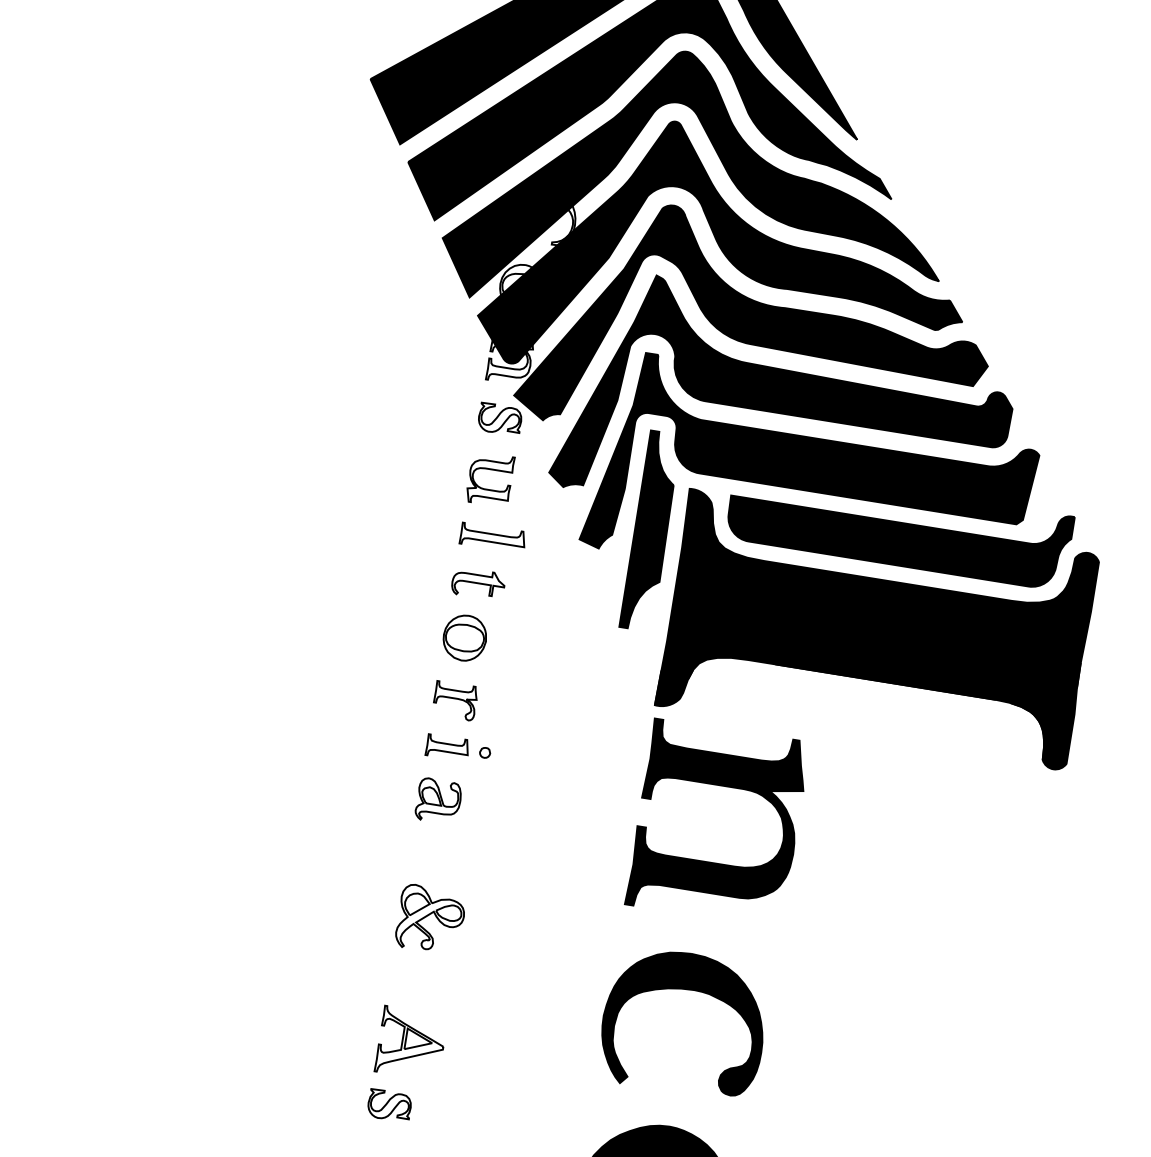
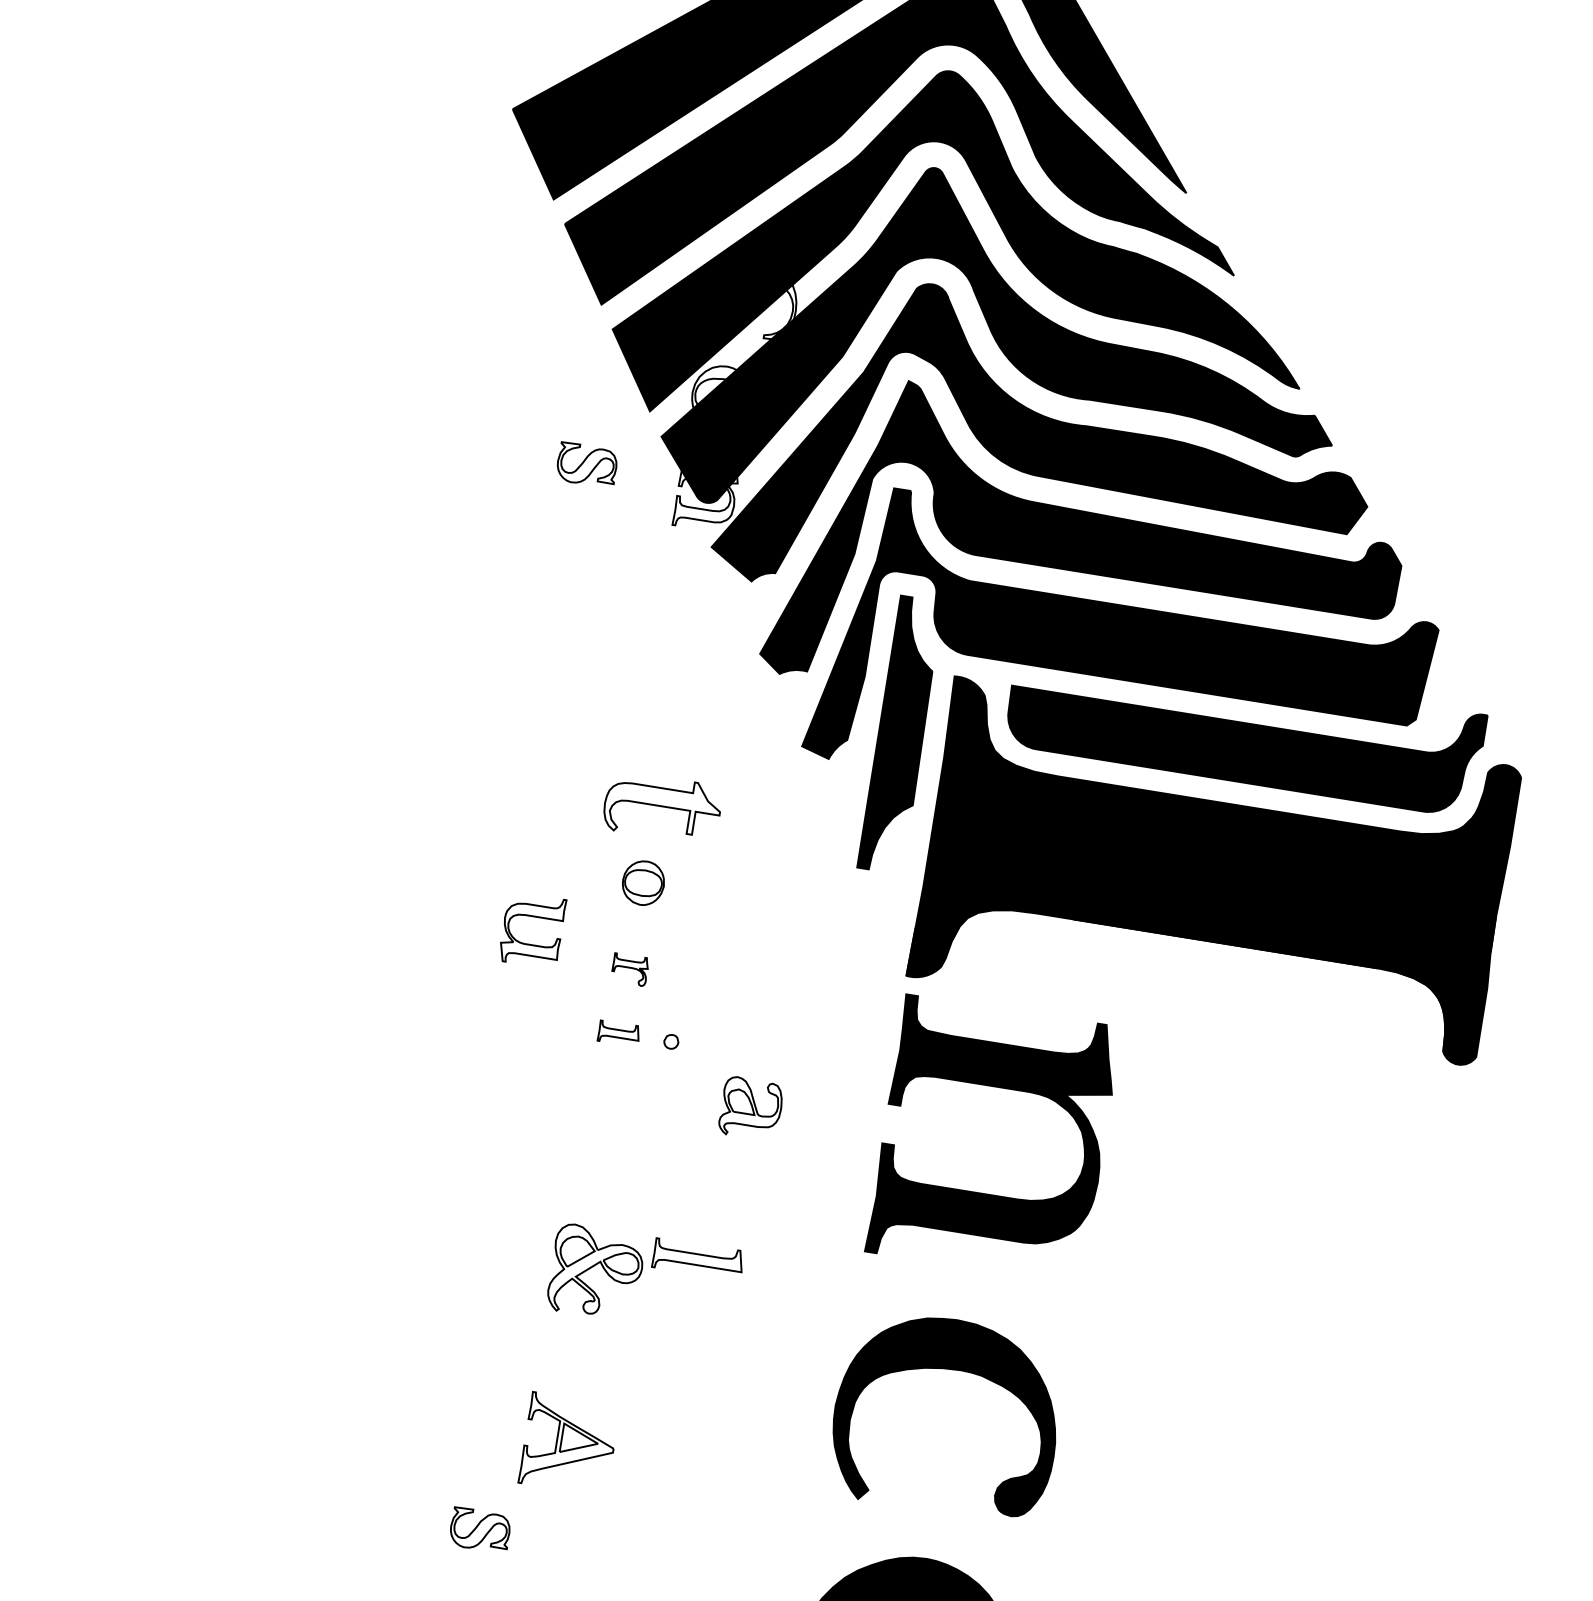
part: (499, 418) -> (586, 463), moved
part: (490, 470) -> (533, 917), moved
part: (491, 535) -> (696, 1255), moved
part: (477, 584) -> (661, 808), size x1.6
part: (464, 638) -> (643, 883), size x0.7
part: (454, 700) -> (629, 969), size x0.6
part: (446, 744) -> (617, 1030), size x0.7
part: (438, 798) -> (750, 1105), moved
part: (389, 1104) -> (480, 1528), moved

